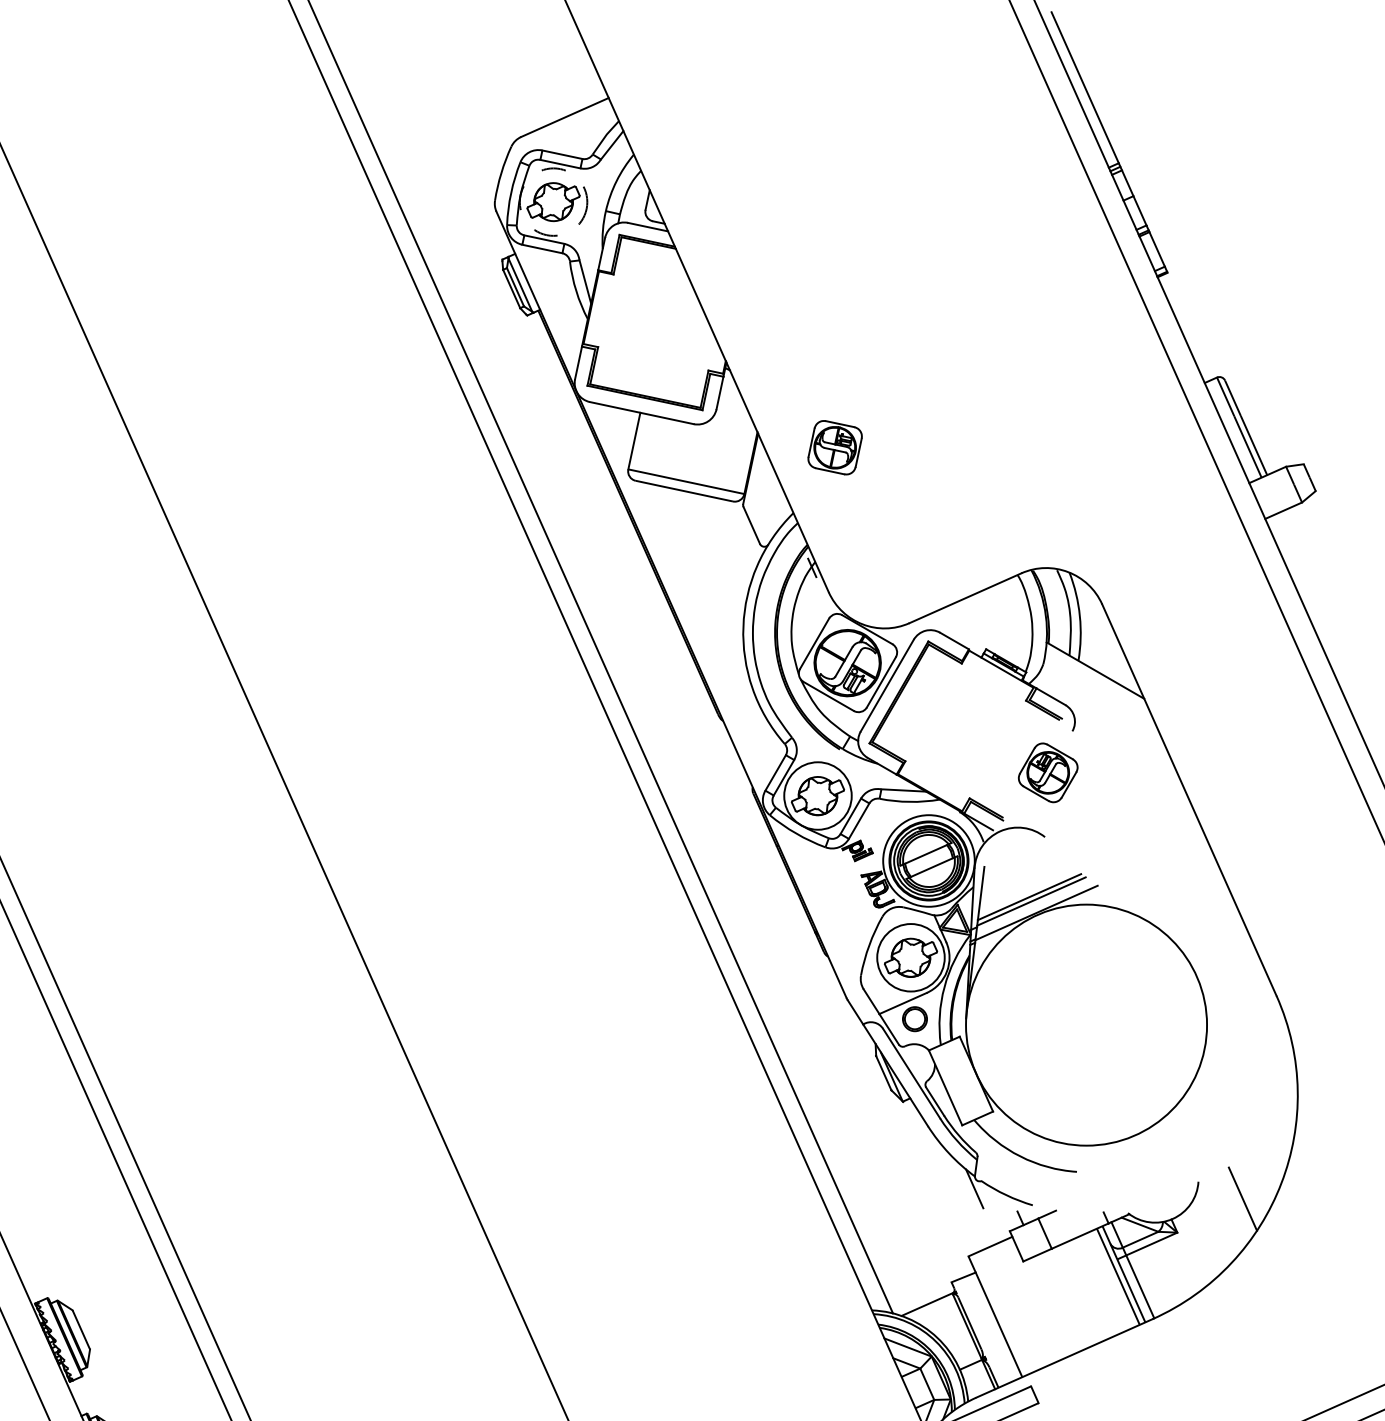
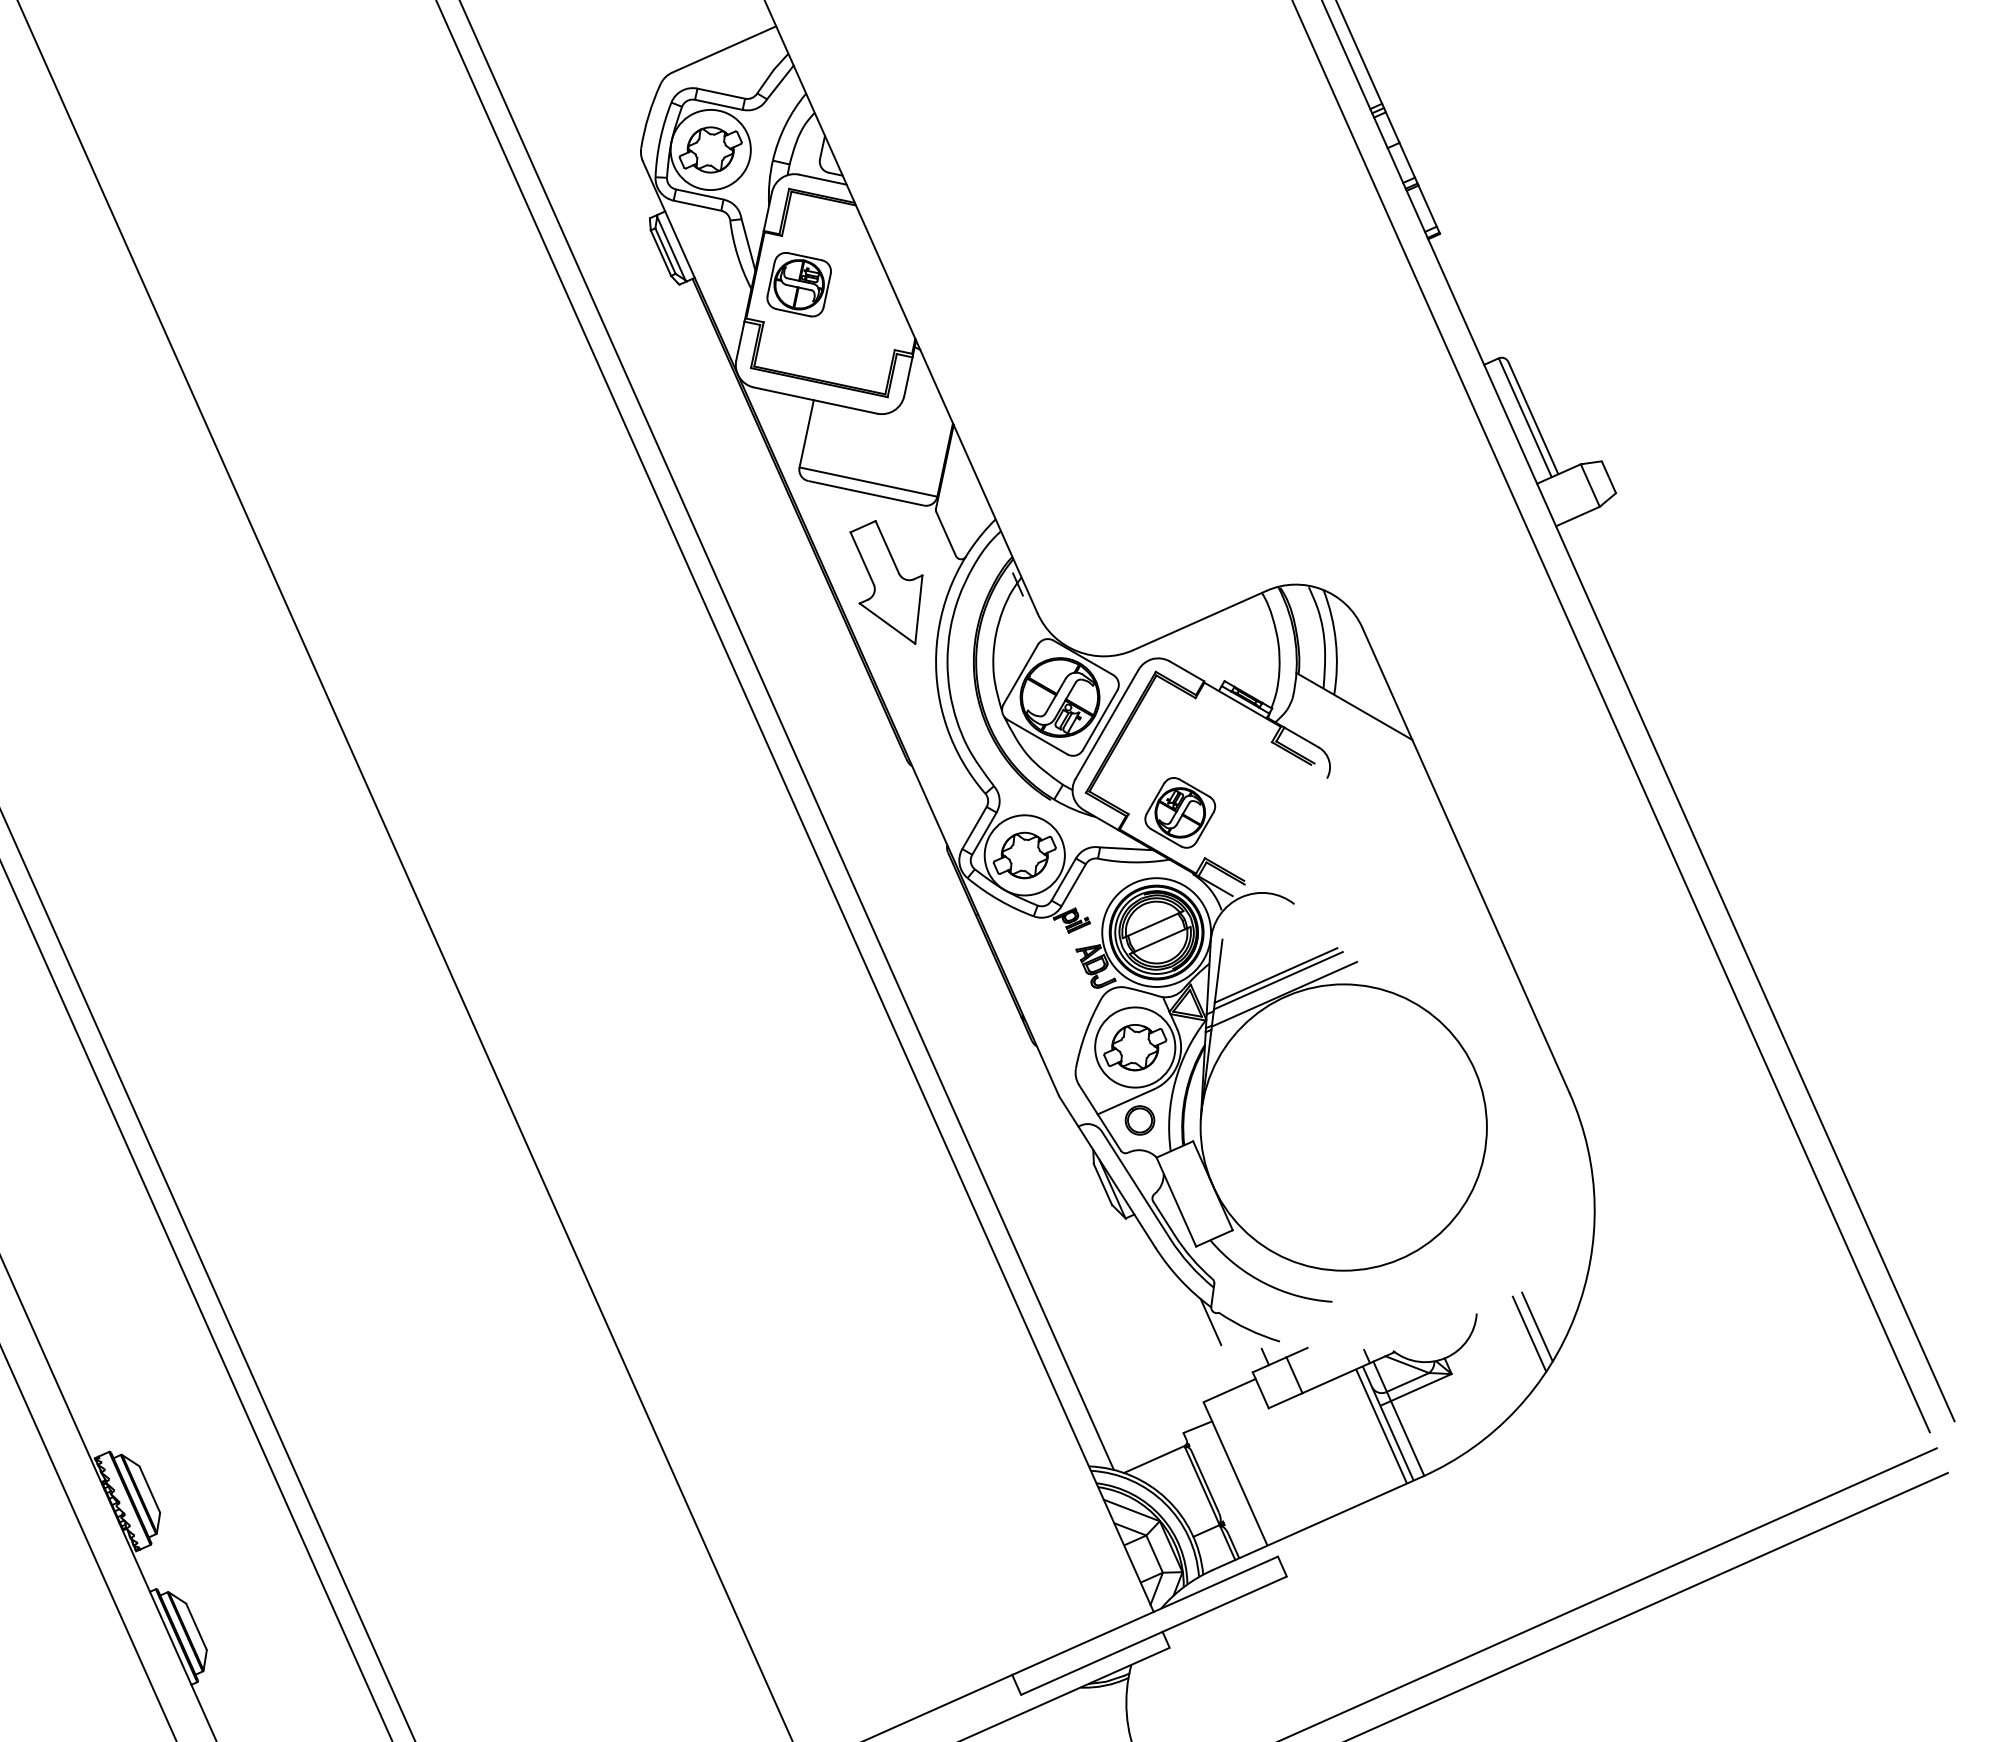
circle: (553, 201) -> (710, 149), dashed -> solid
part: (834, 447) -> (798, 284), moved
part: (701, 566) -> (886, 582), added
part: (1048, 772) -> (1180, 812), moved
line: (1249, 1192) -> (1537, 1326), added

